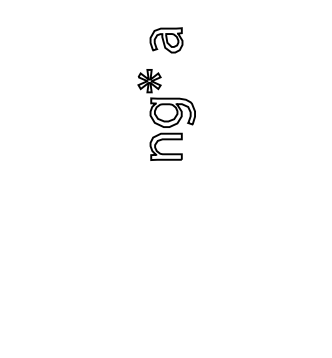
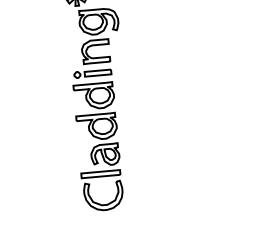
part: (159, 248) -> (97, 139), added

